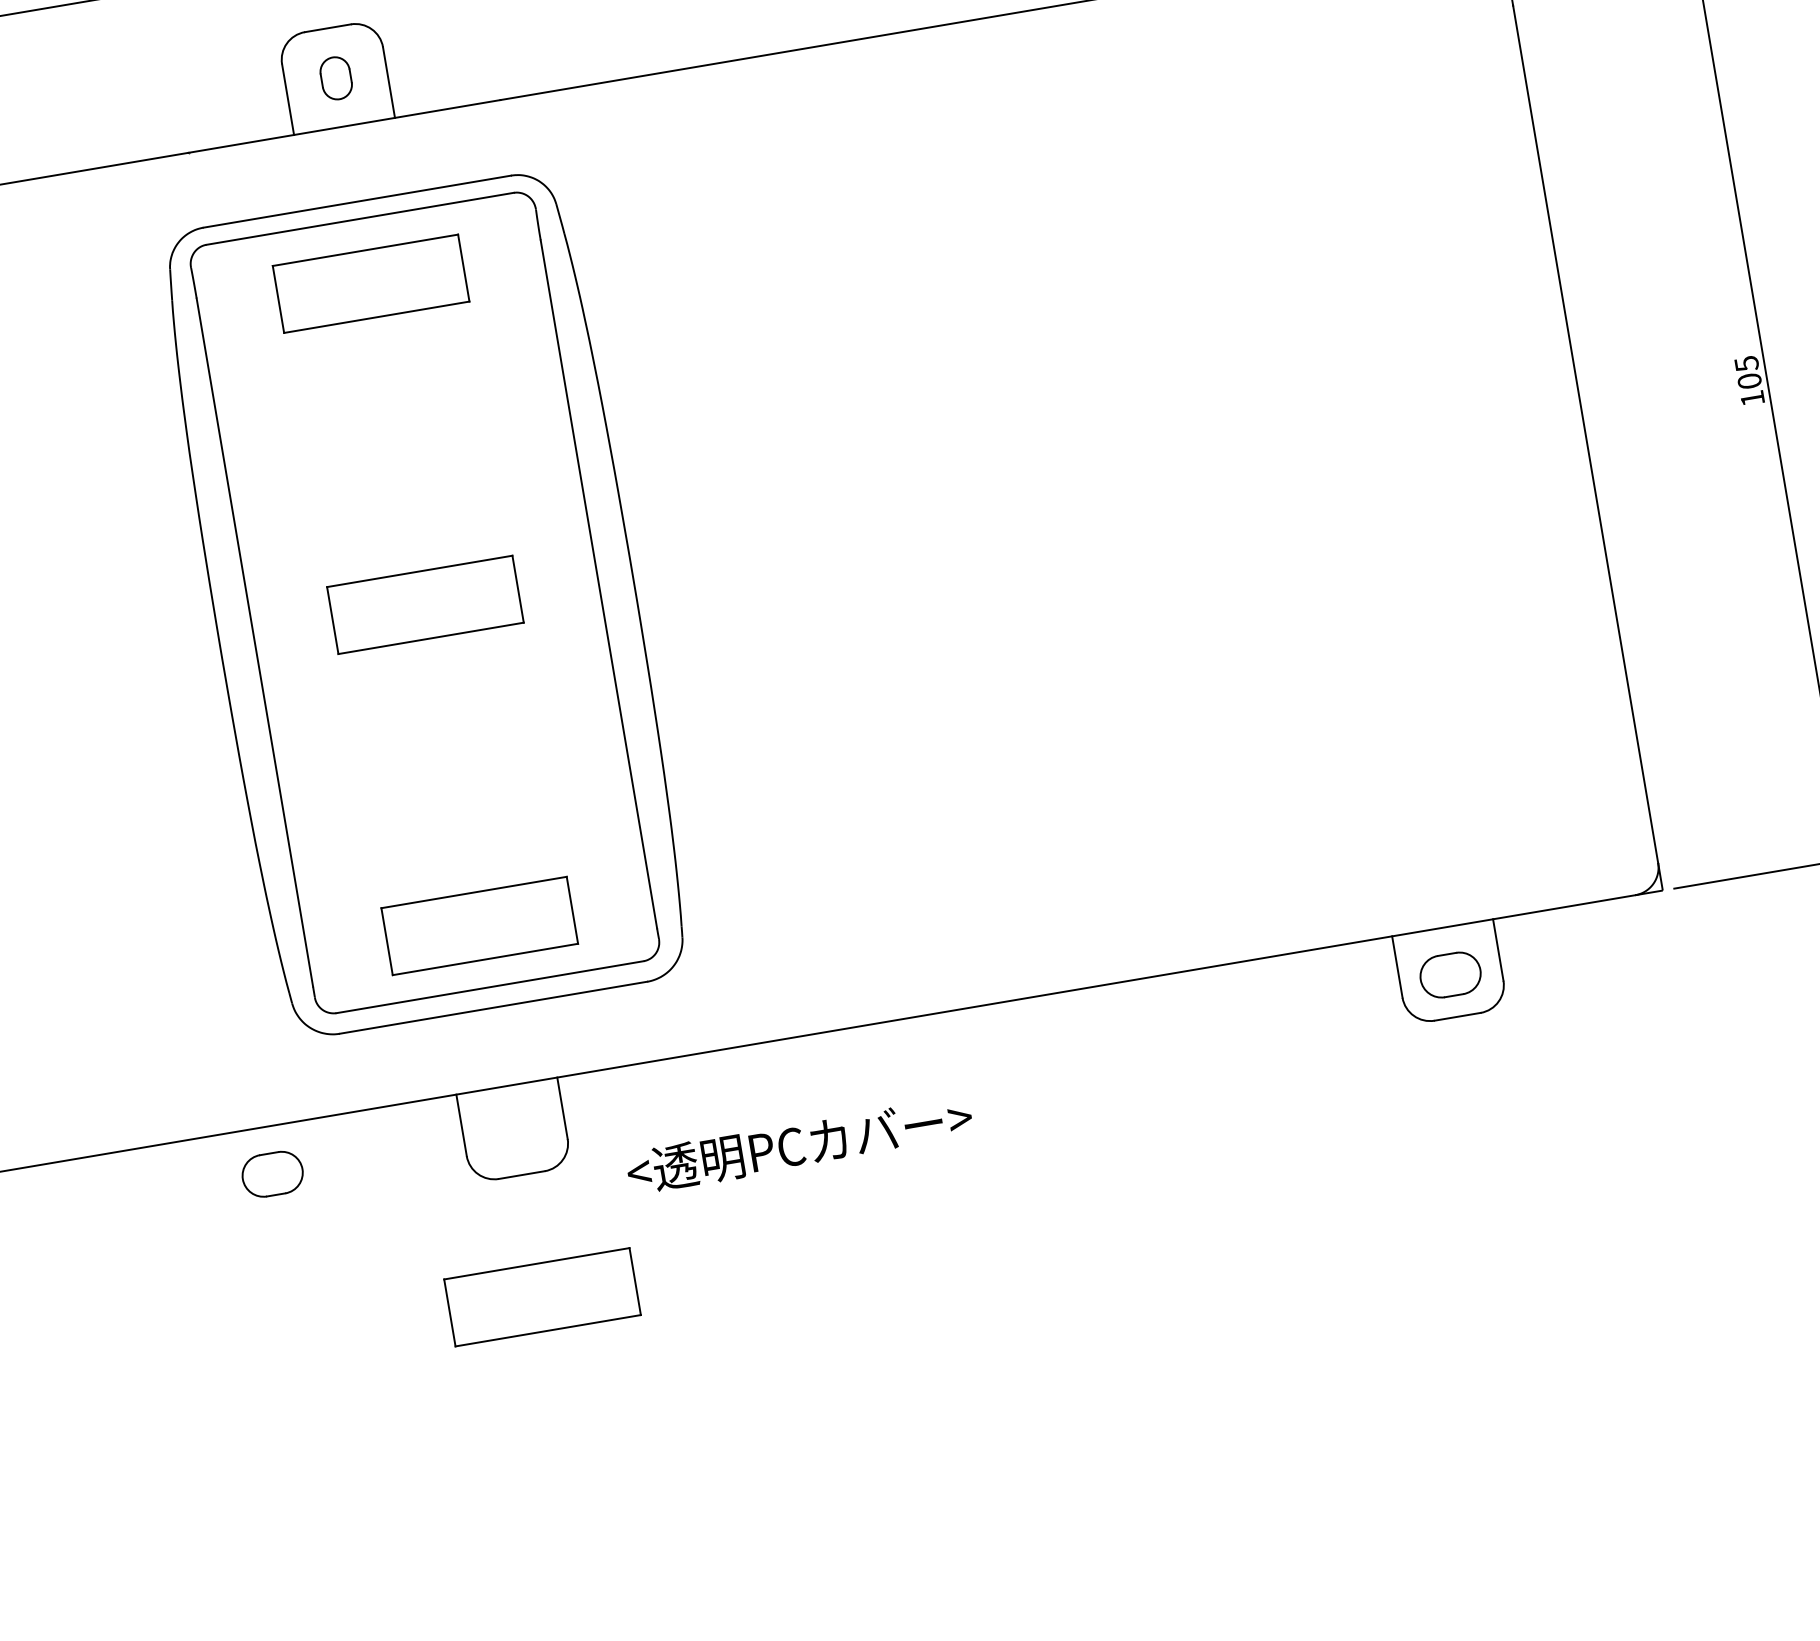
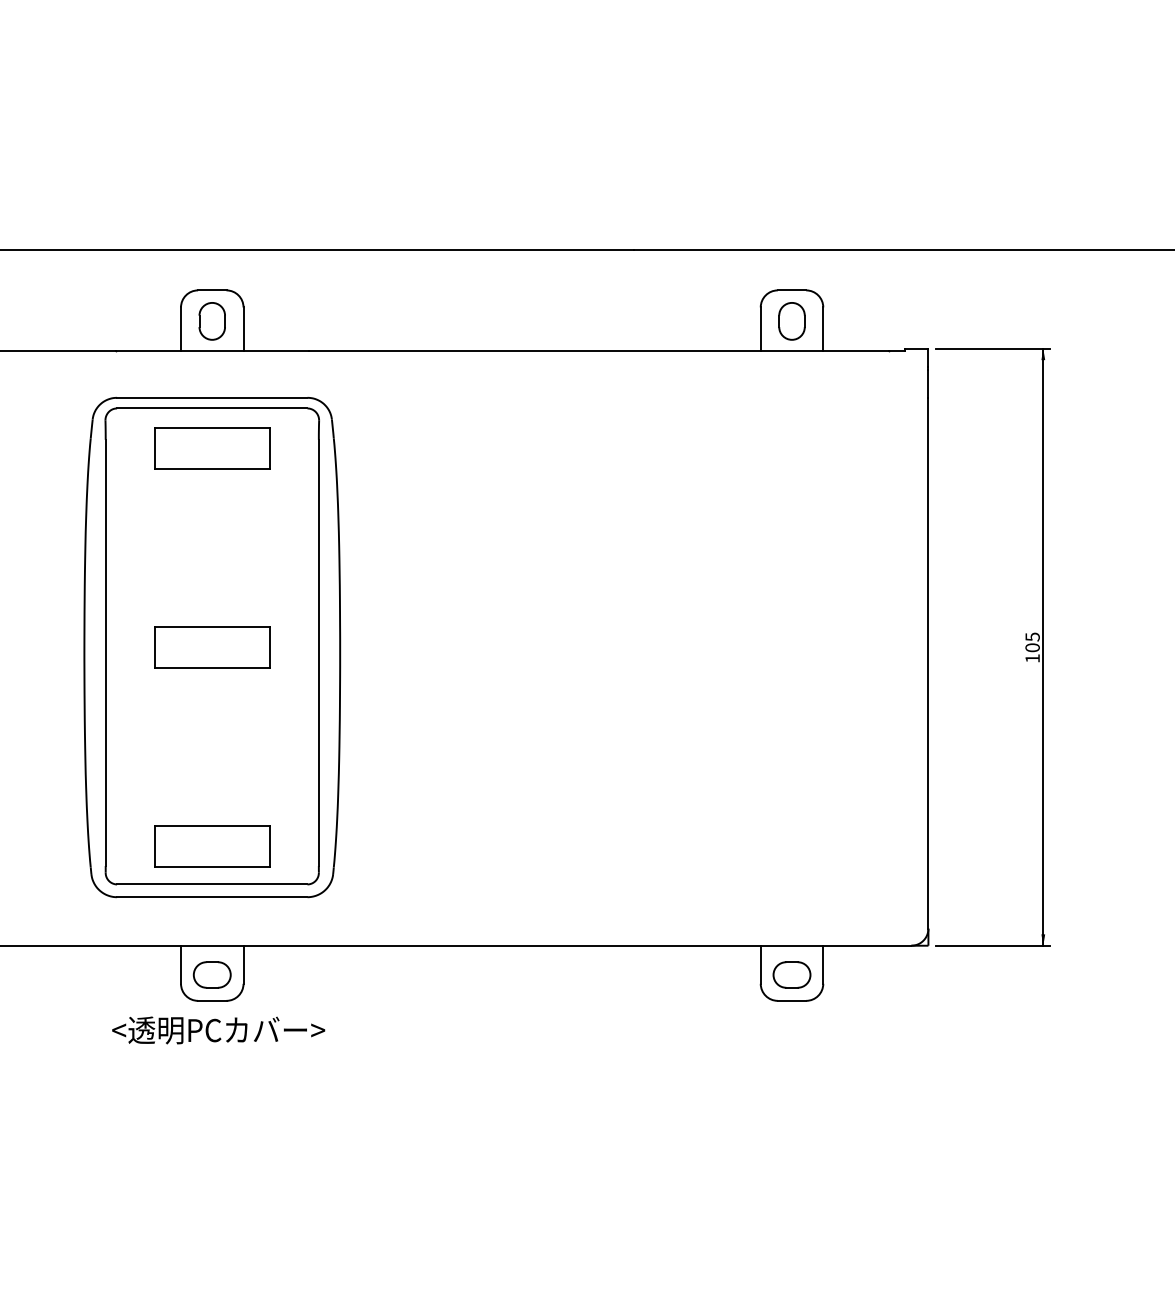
part: (335, 78) -> (211, 321), size x1.43
text: (799, 1145) -> (218, 1030), moved
part: (271, 1173) -> (211, 974), moved
part: (542, 1297) -> (212, 1076), removed

